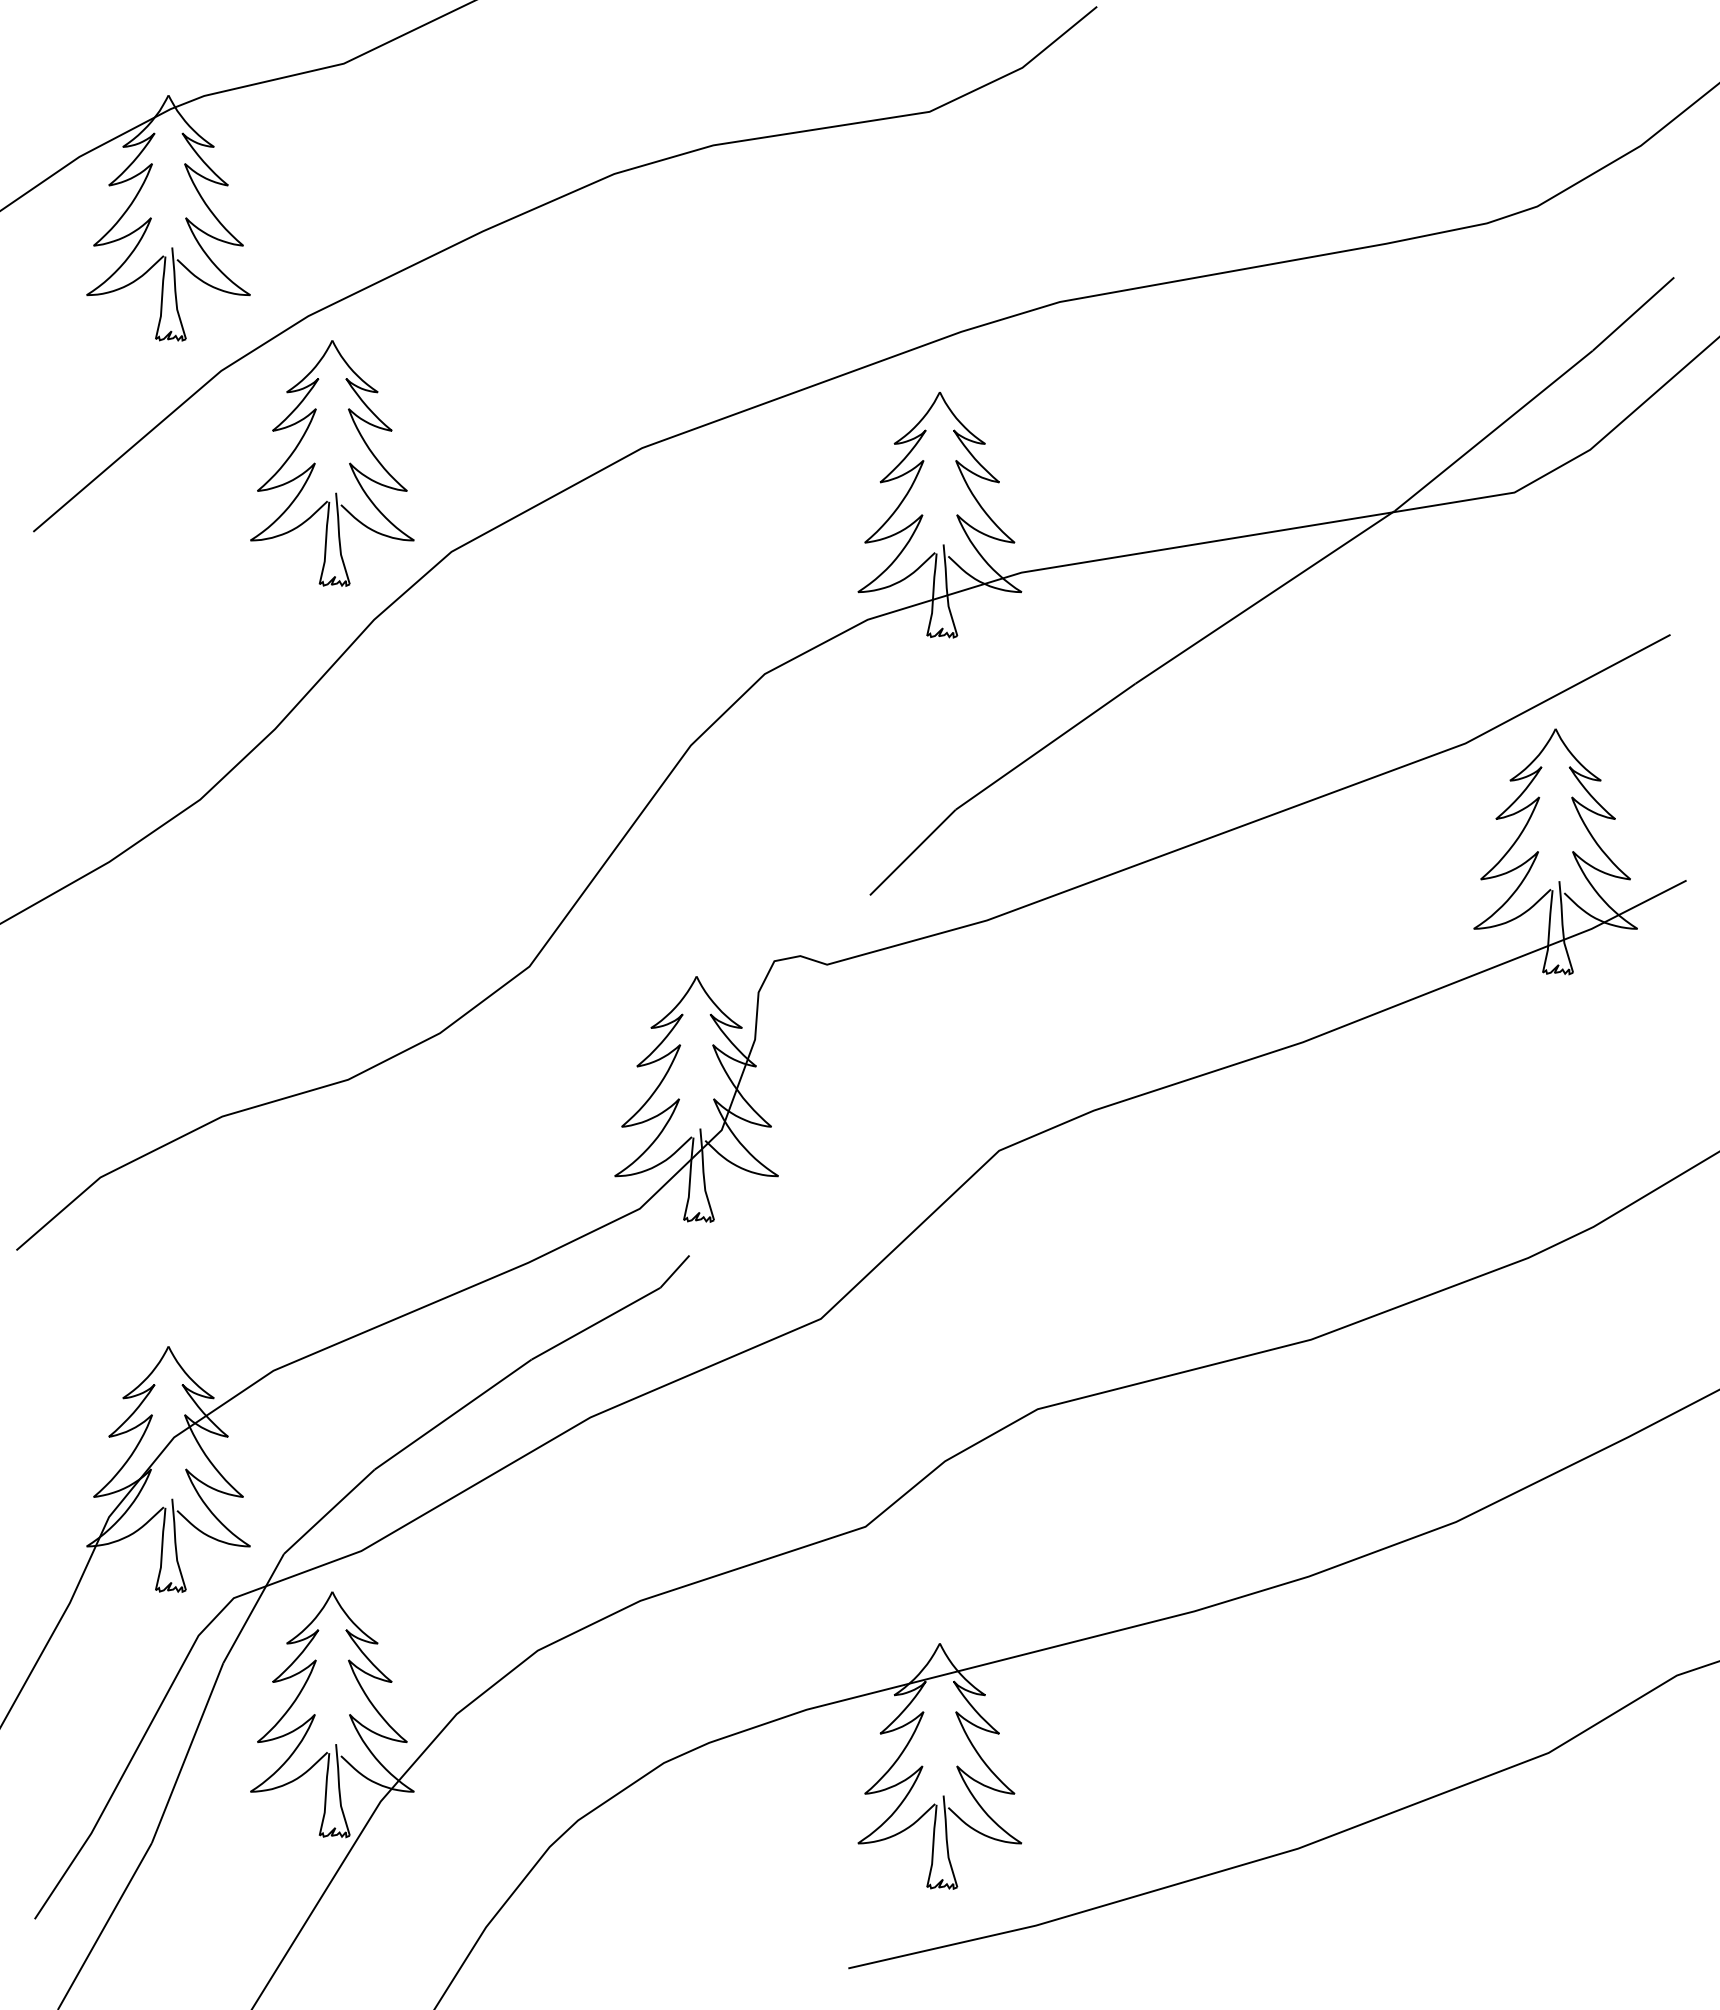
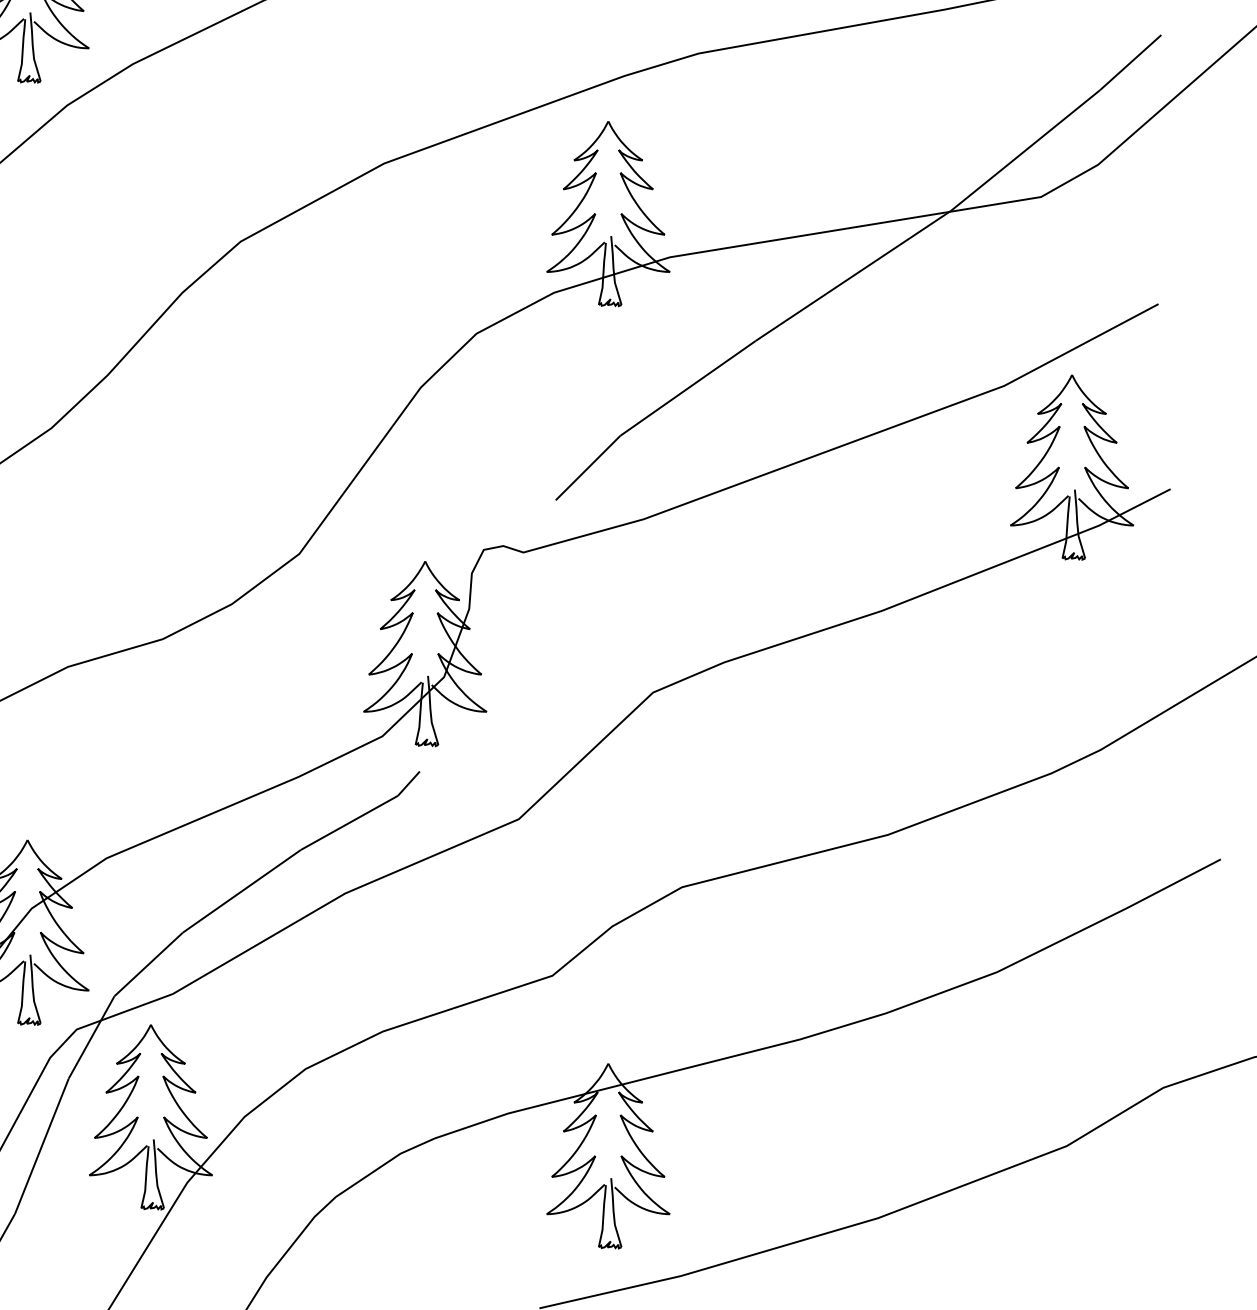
part: (315, 463) -> (138, 175), removed

